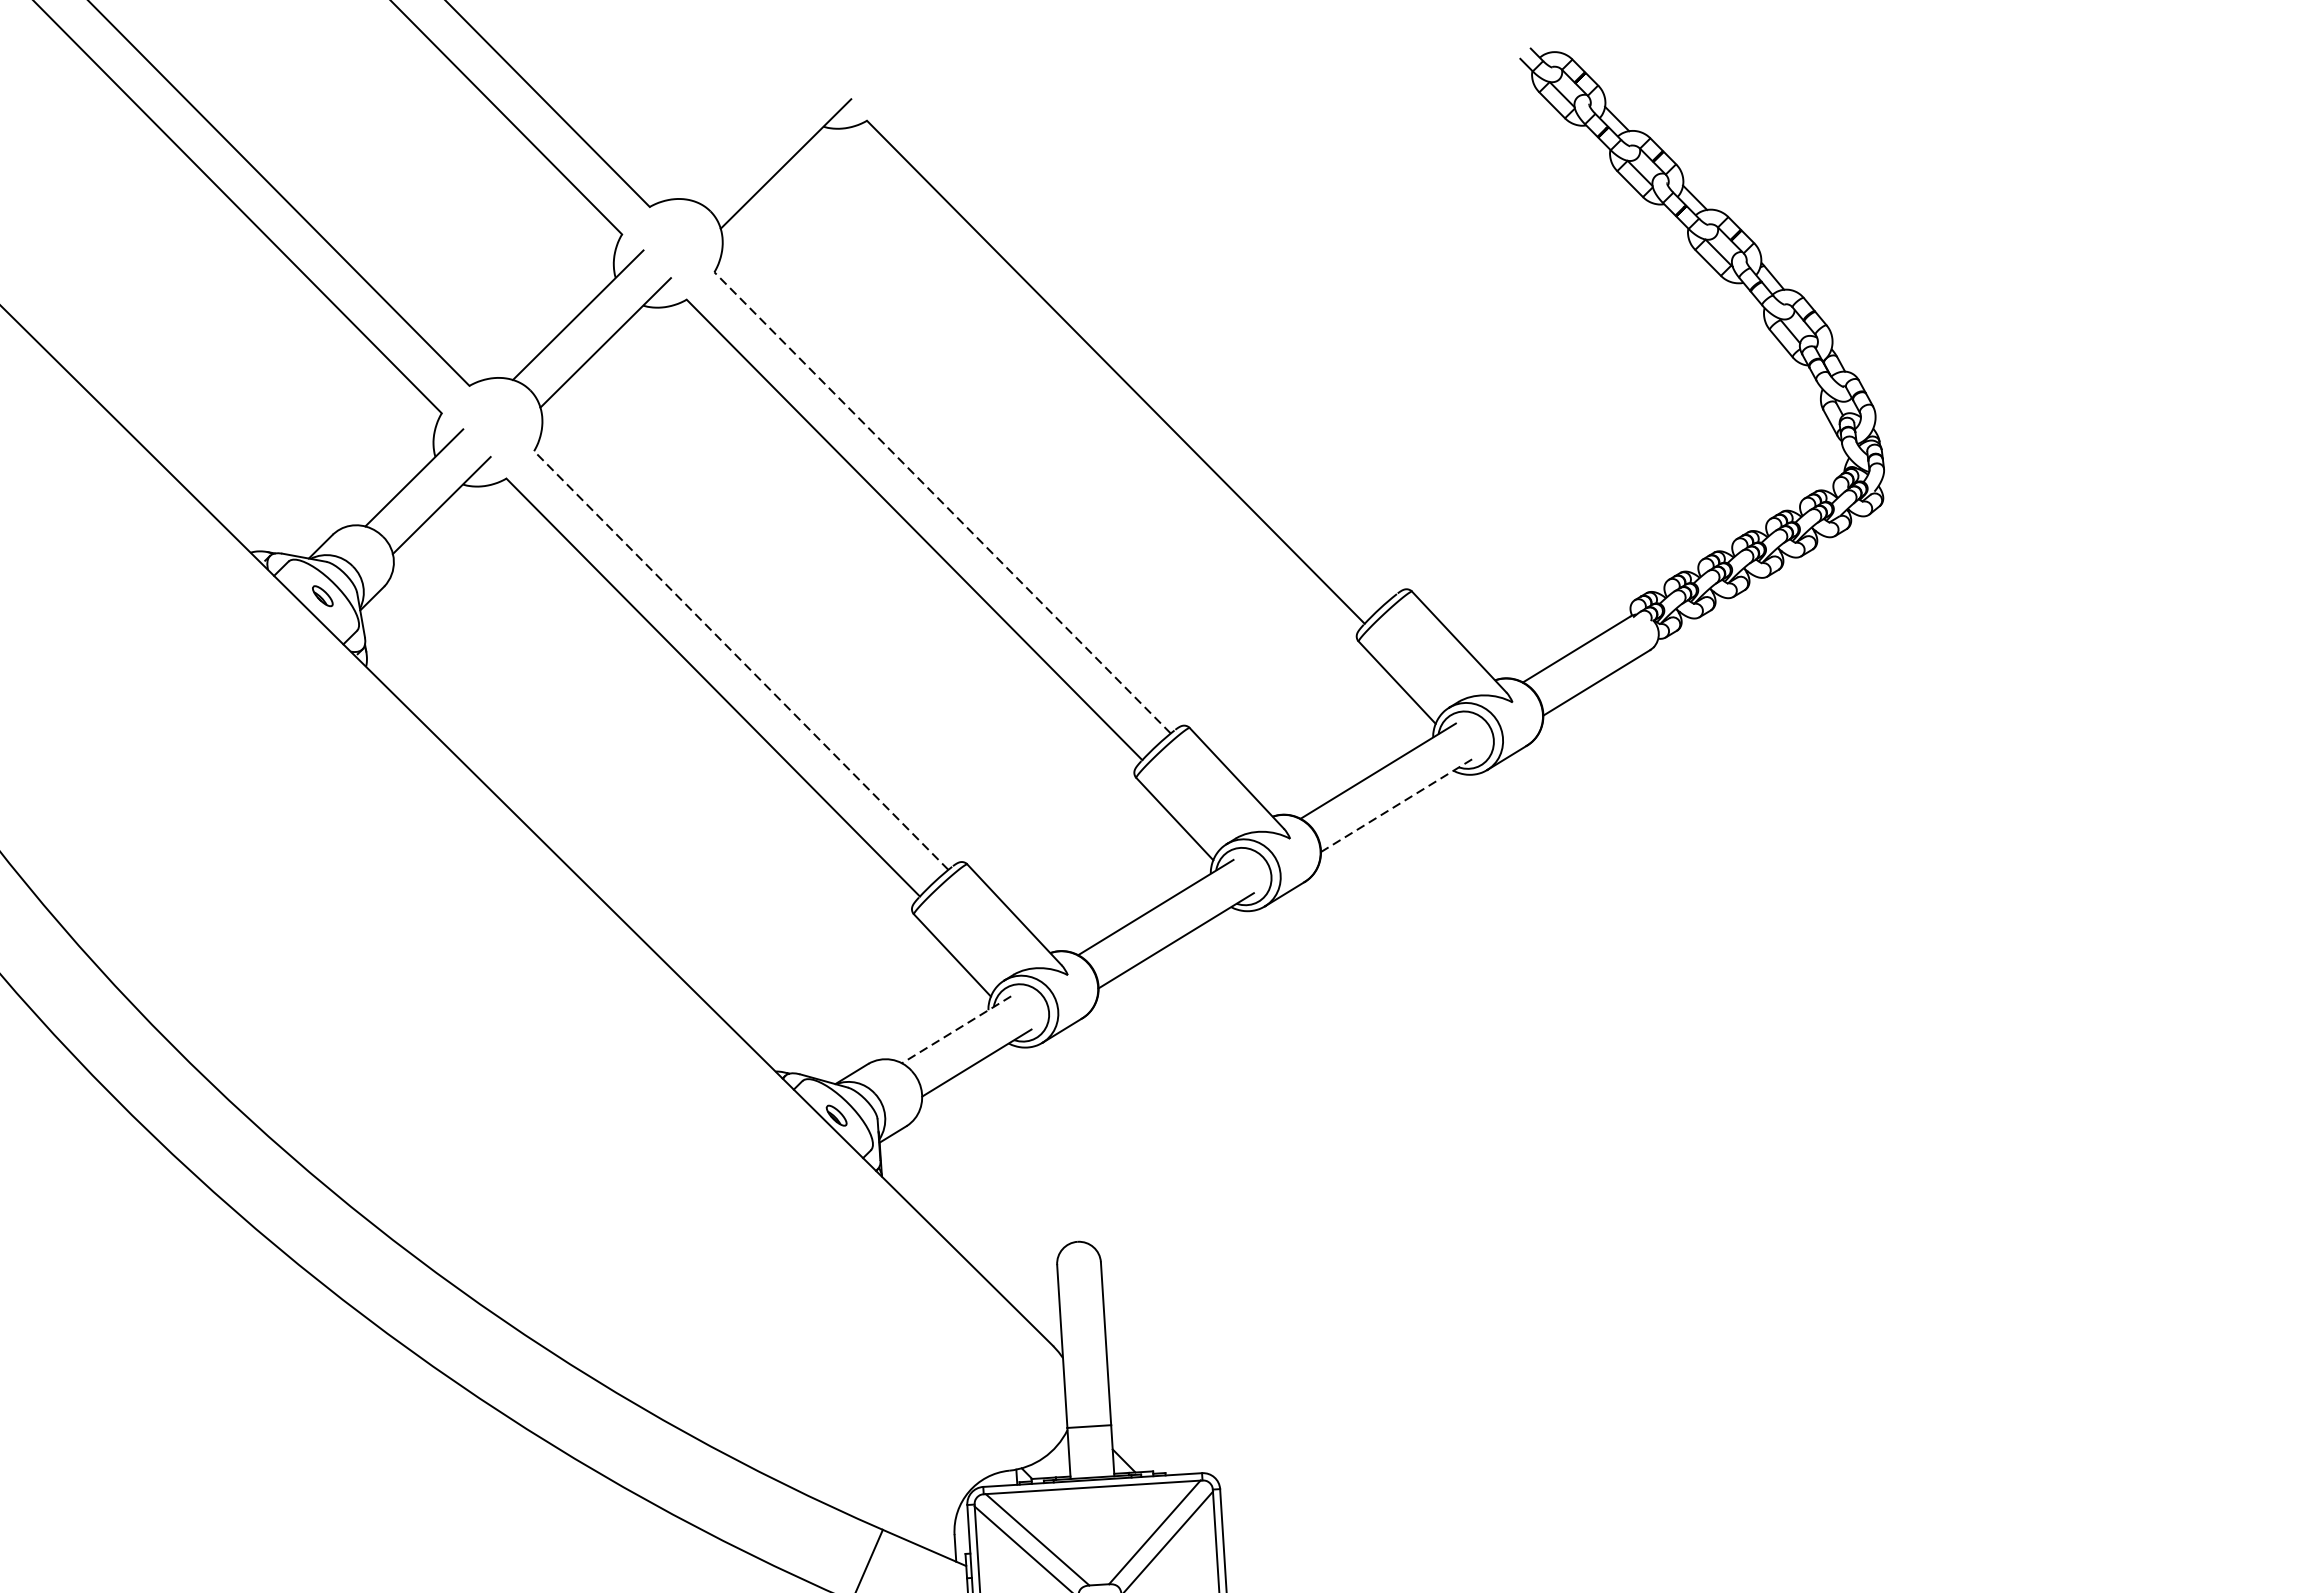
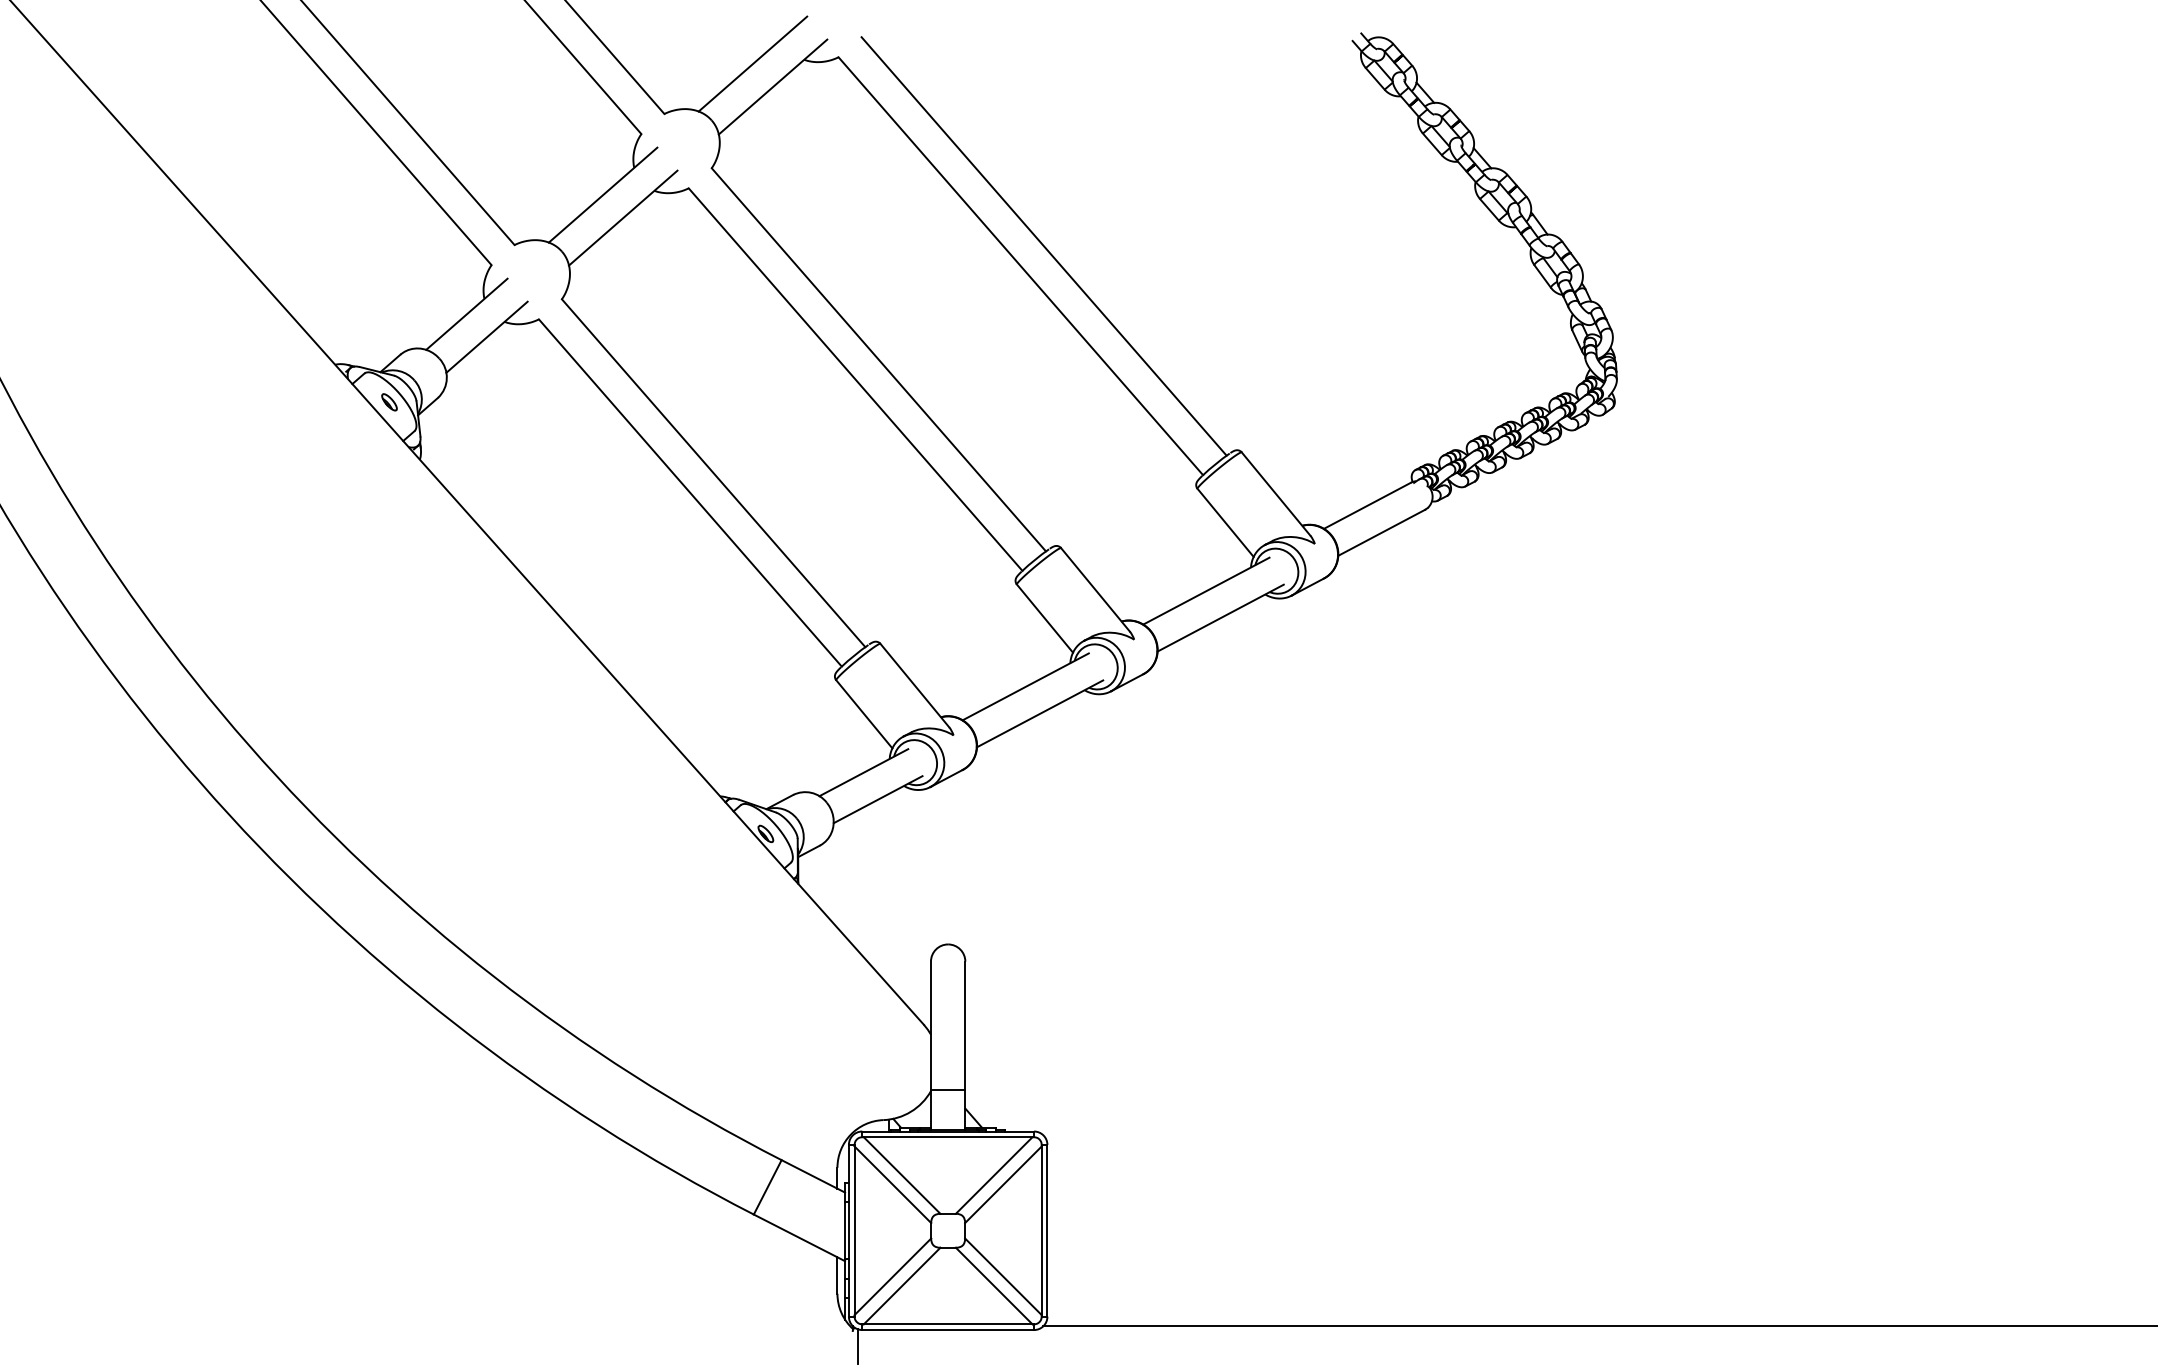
line: (757, 135) -> (752, 63), added
line: (1143, 345) -> (1043, 246), added
line: (942, 502) -> (878, 359), dashed -> solid
line: (741, 660) -> (713, 473), dashed -> solid
line: (1399, 803) -> (1221, 617), dashed -> solid
line: (956, 1029) -> (863, 772), dashed -> solid

